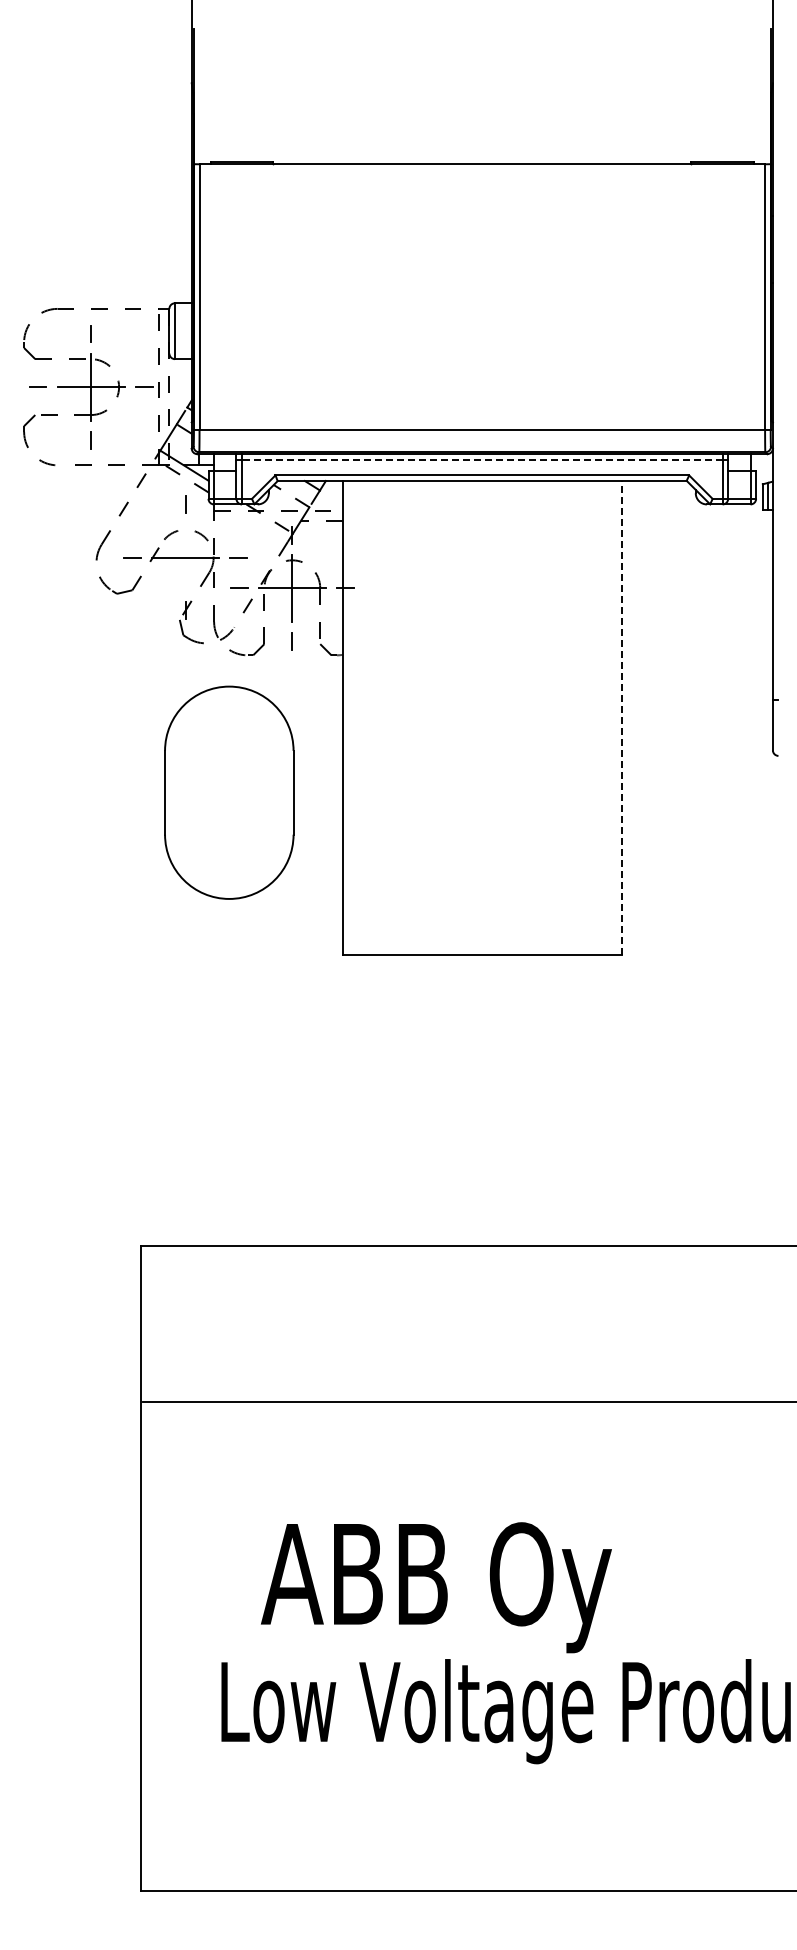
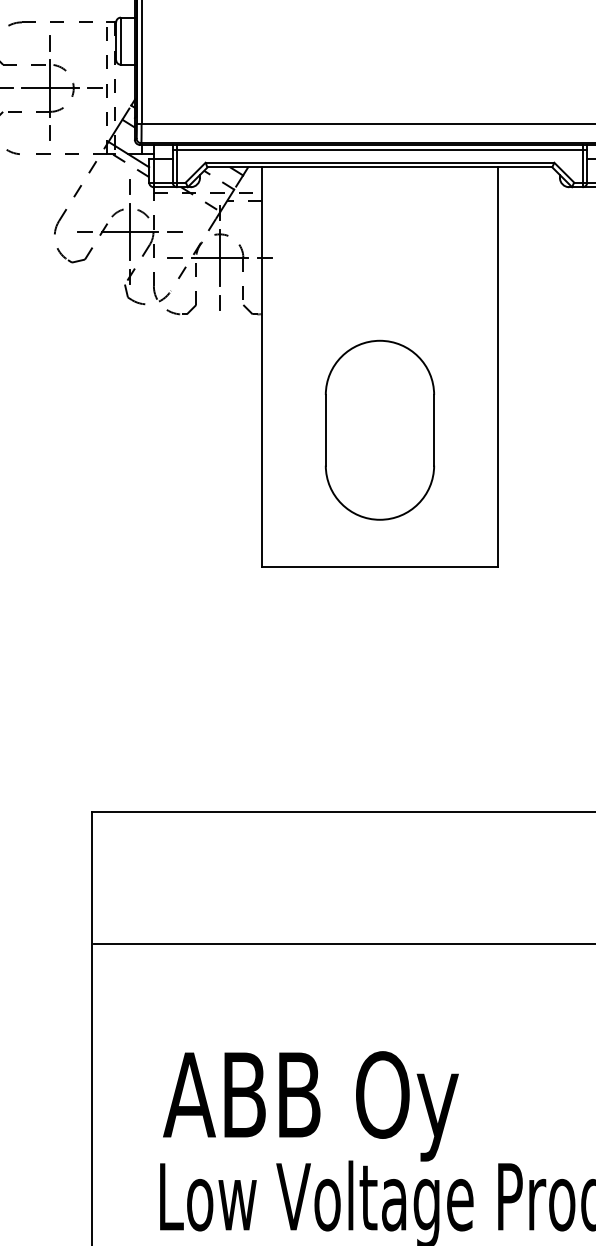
line: (481, 459) -> (379, 149), dashed -> solid
line: (185, 557) -> (129, 231), added
line: (622, 717) -> (498, 366), dashed -> solid
part: (229, 792) -> (380, 430), moved
text: (436, 1587) -> (311, 1106), moved

